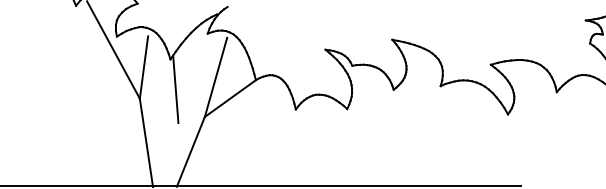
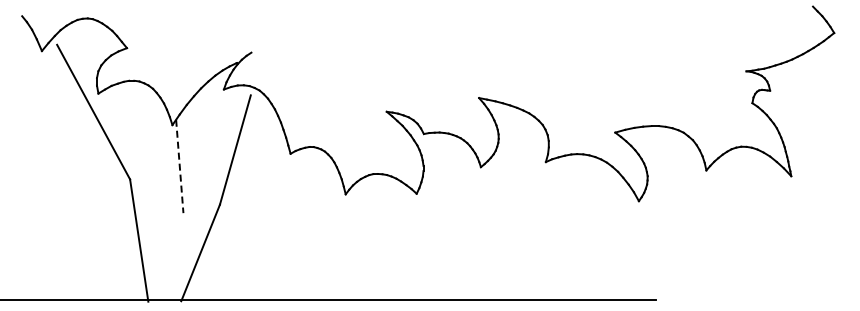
line: (143, 67) -> (135, 136), removed
line: (175, 89) -> (179, 166), solid -> dashed
line: (229, 98) -> (254, 178), removed

